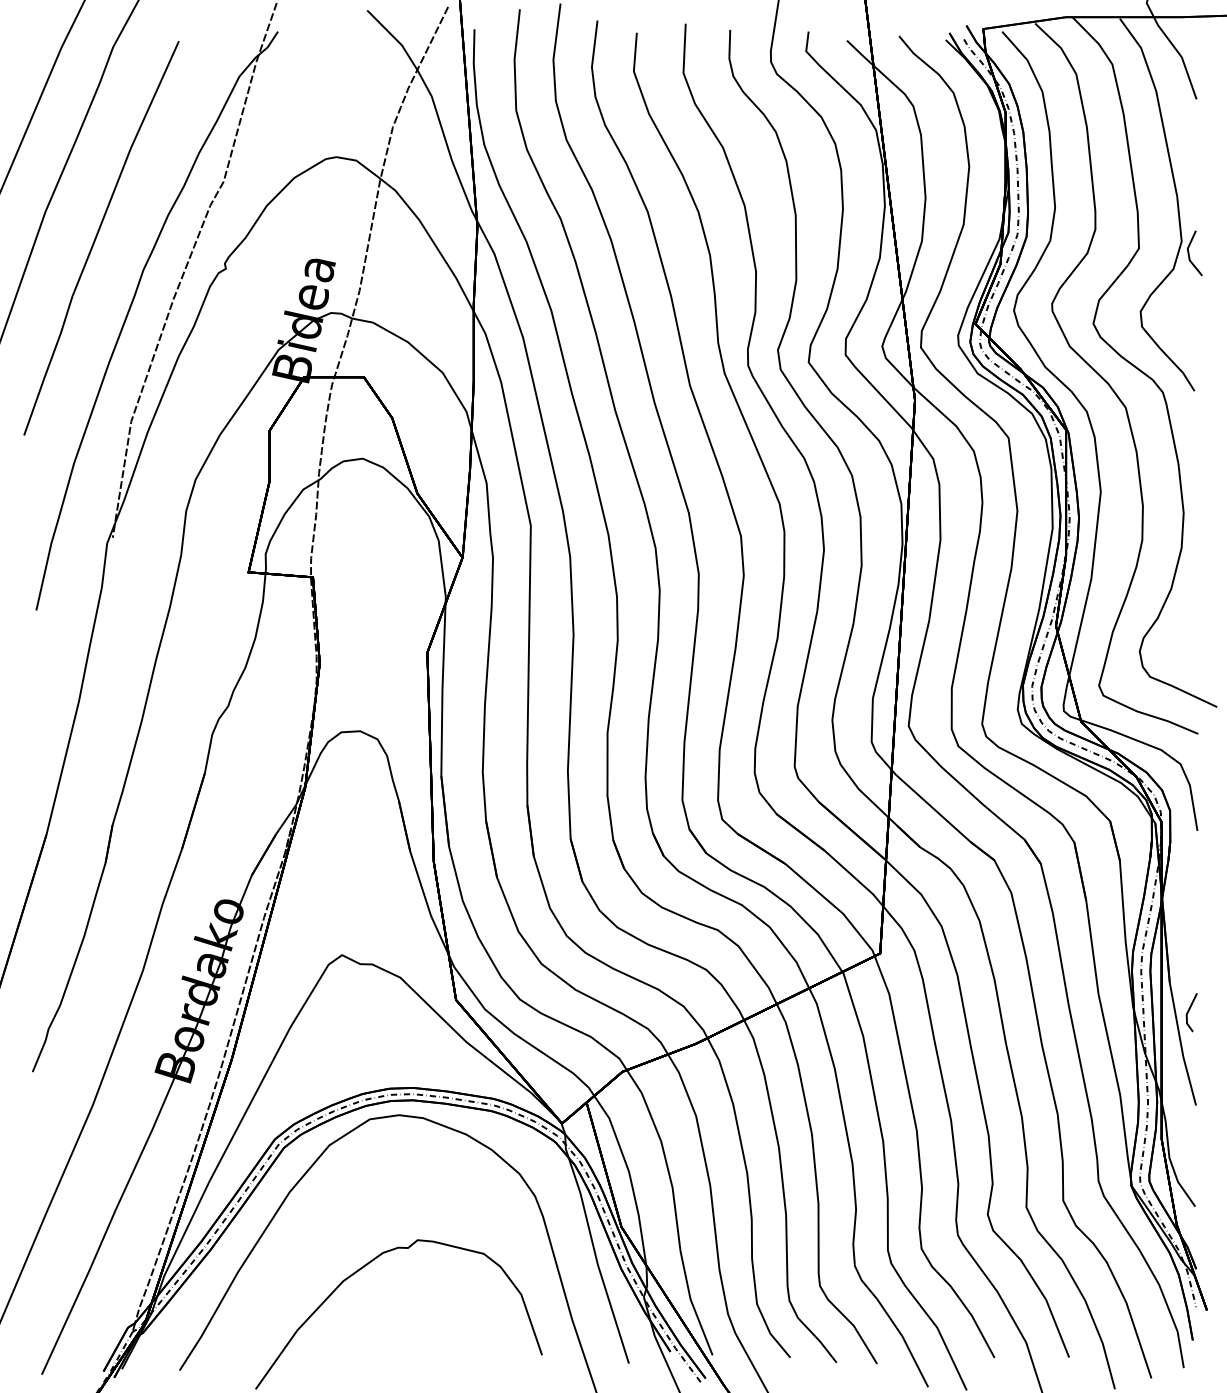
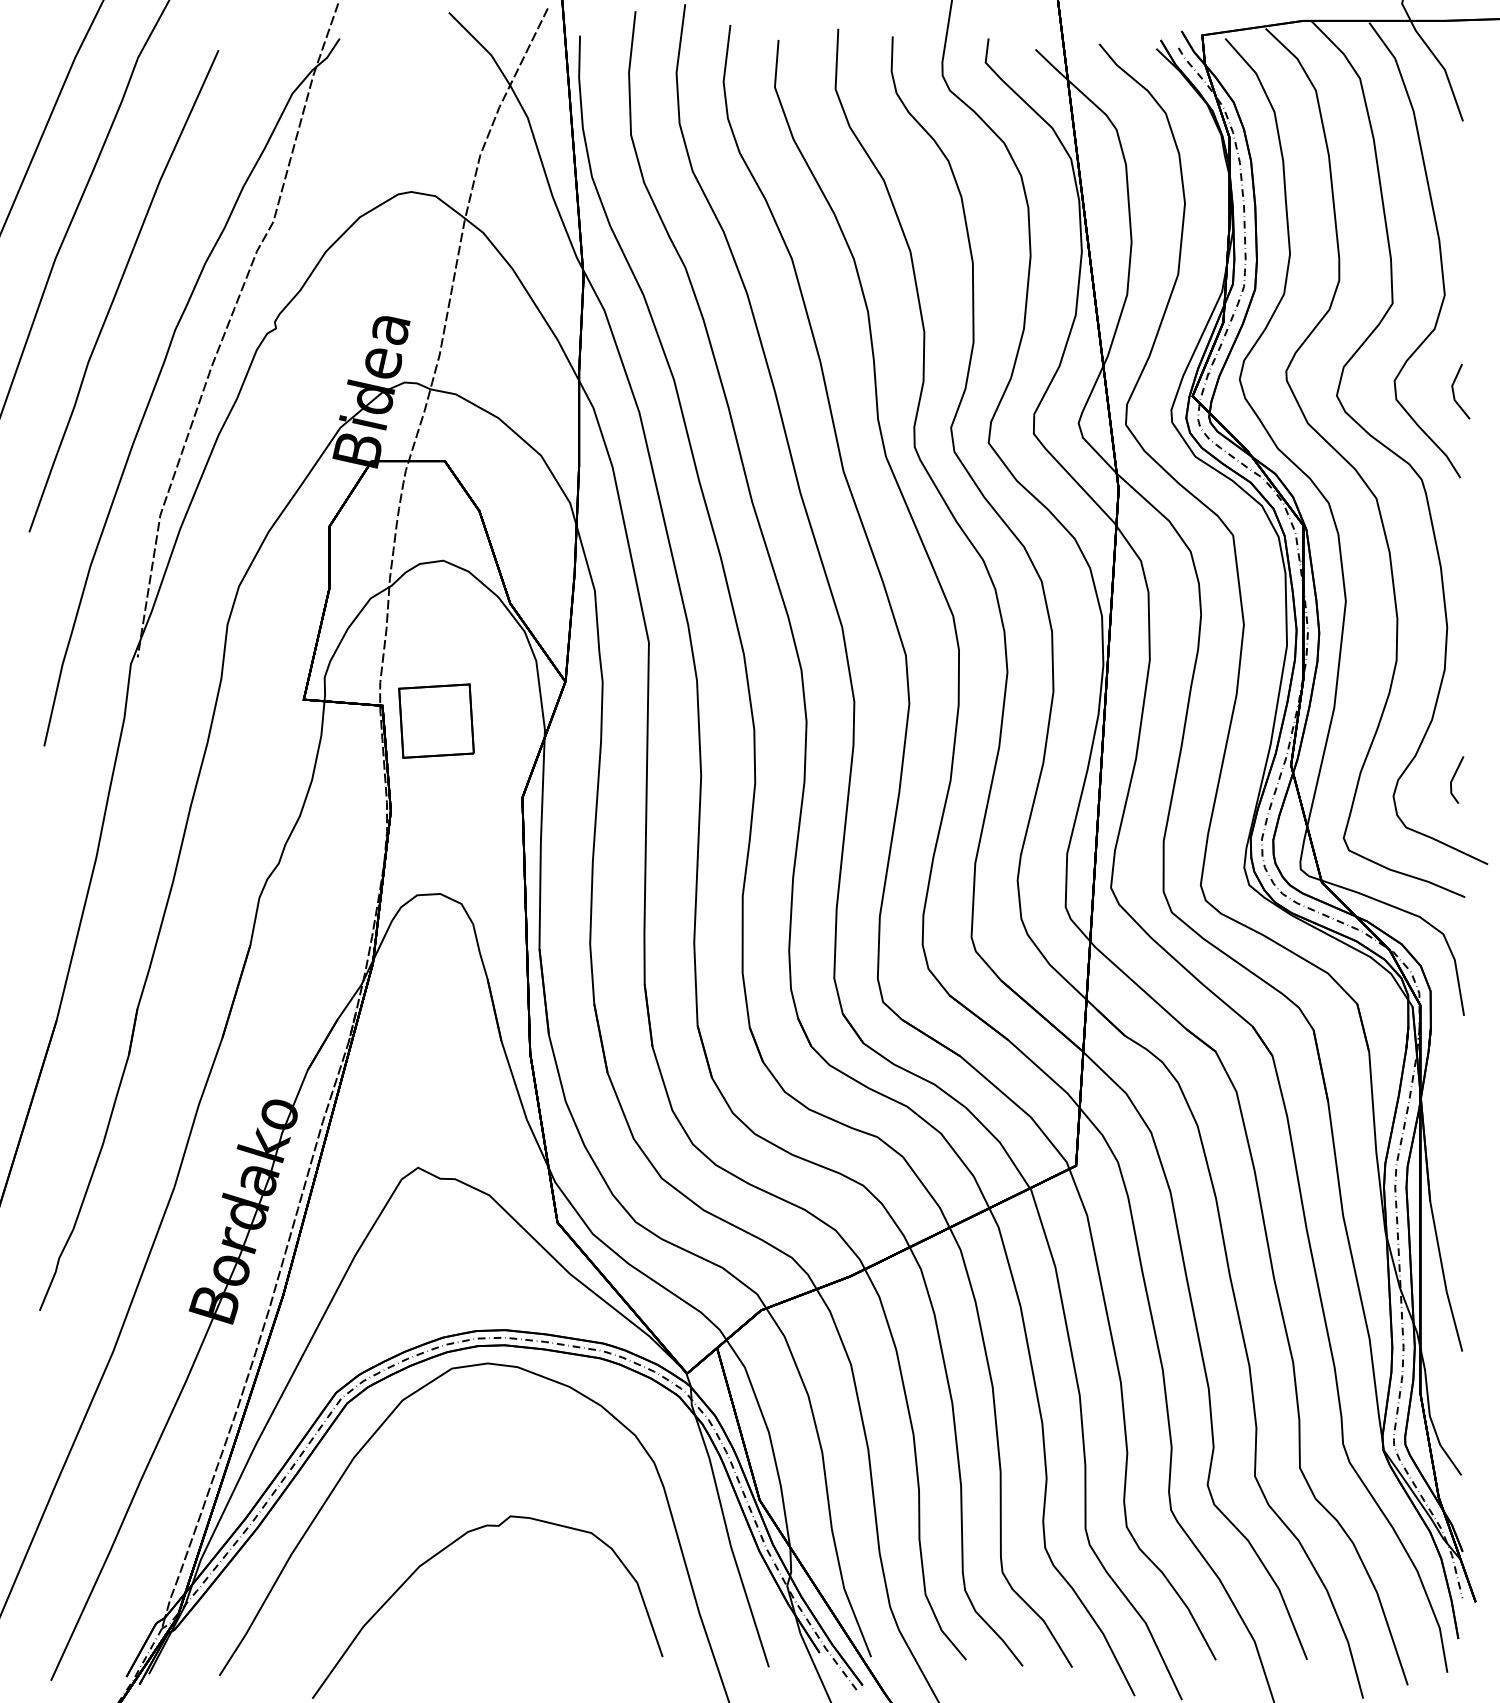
line: (1189, 254) -> (1454, 392), moved
part: (357, 589) -> (436, 720), added
line: (1189, 1010) -> (1454, 777), moved

